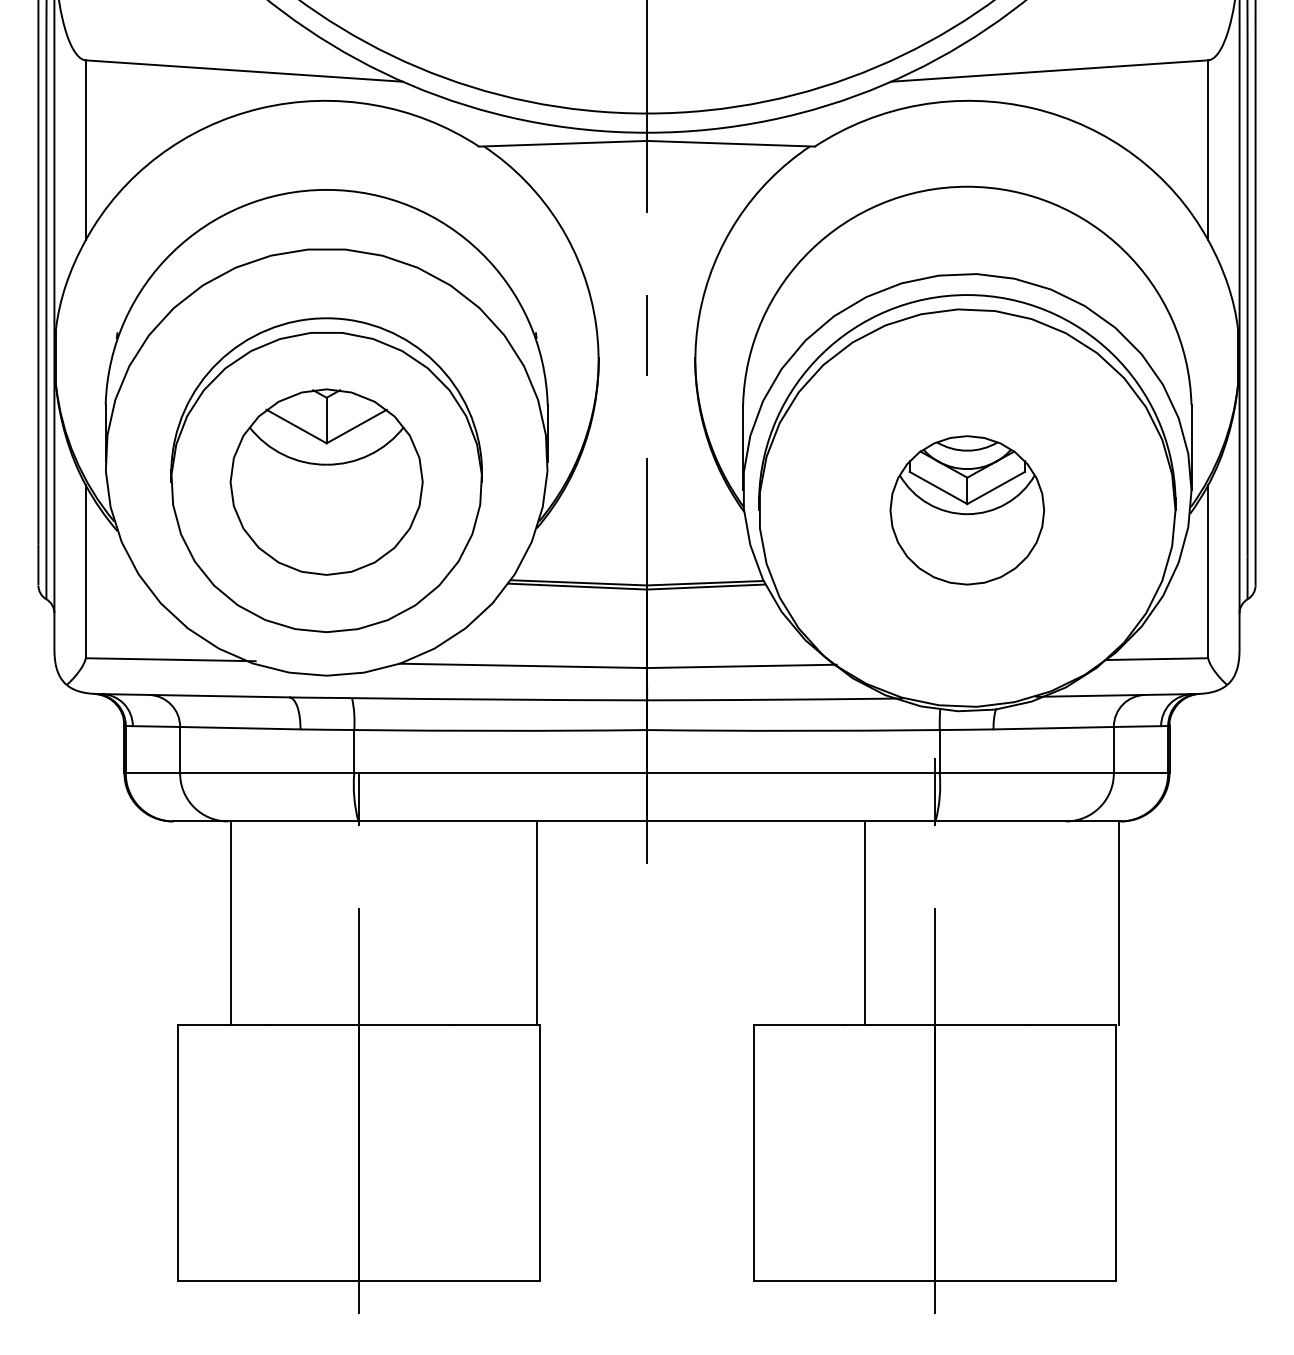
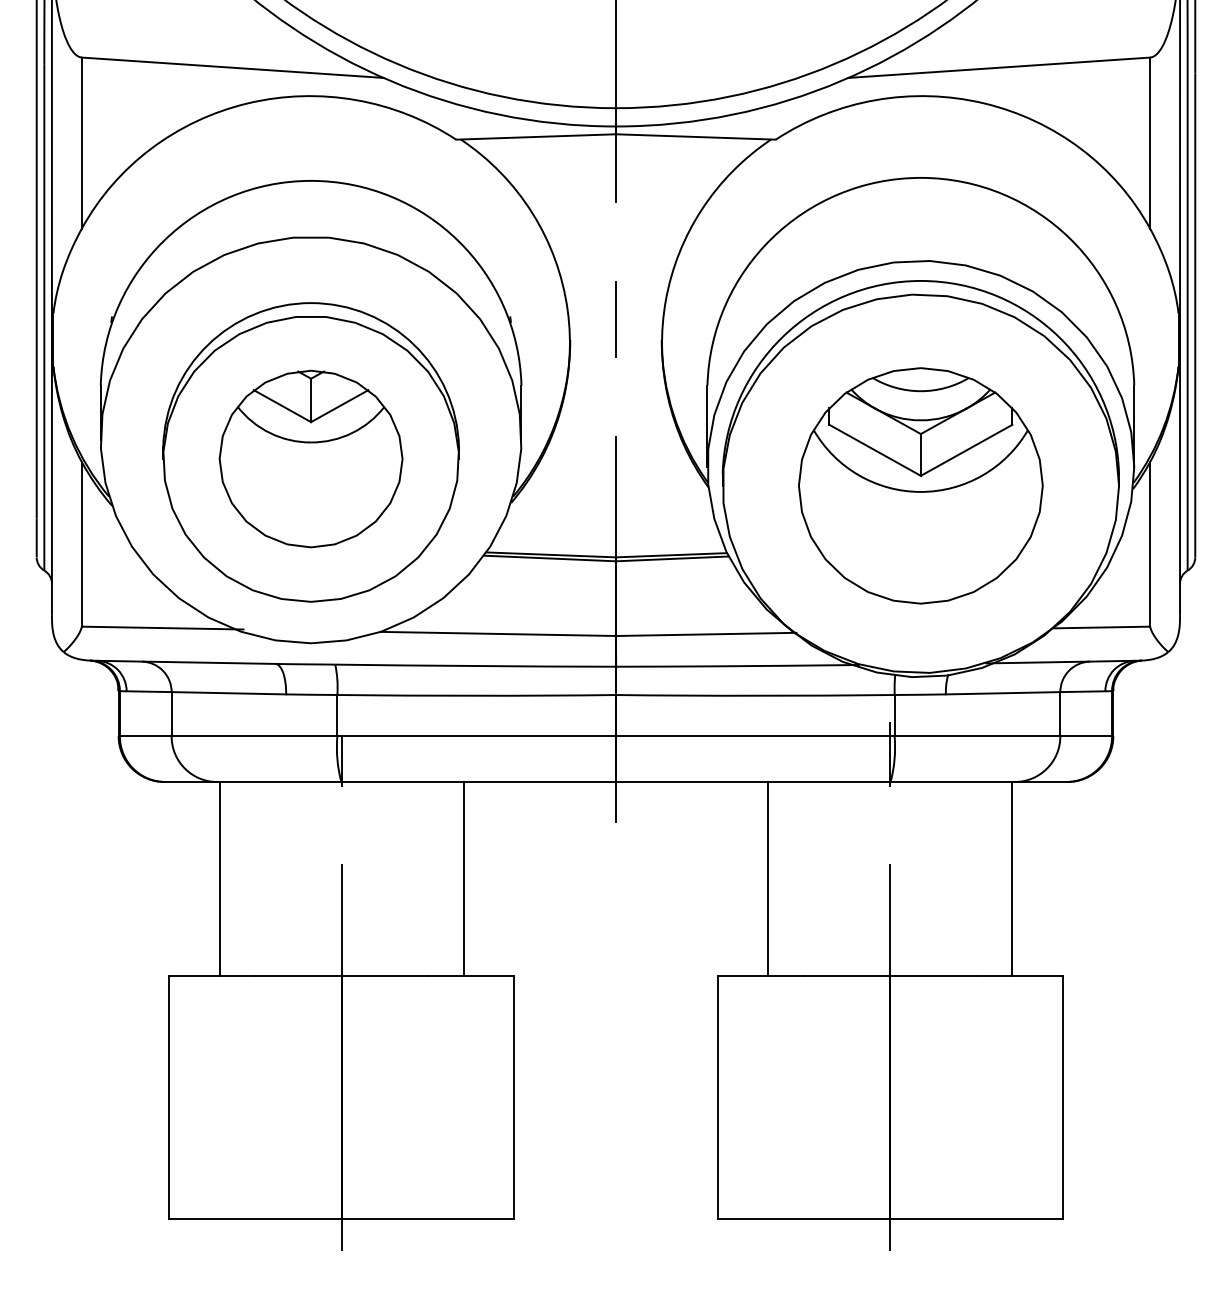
part: (966, 509) -> (920, 485), size x1.67
line: (537, 922) -> (463, 878), moved
line: (864, 922) -> (768, 878), moved
line: (1119, 922) -> (1012, 878), moved

